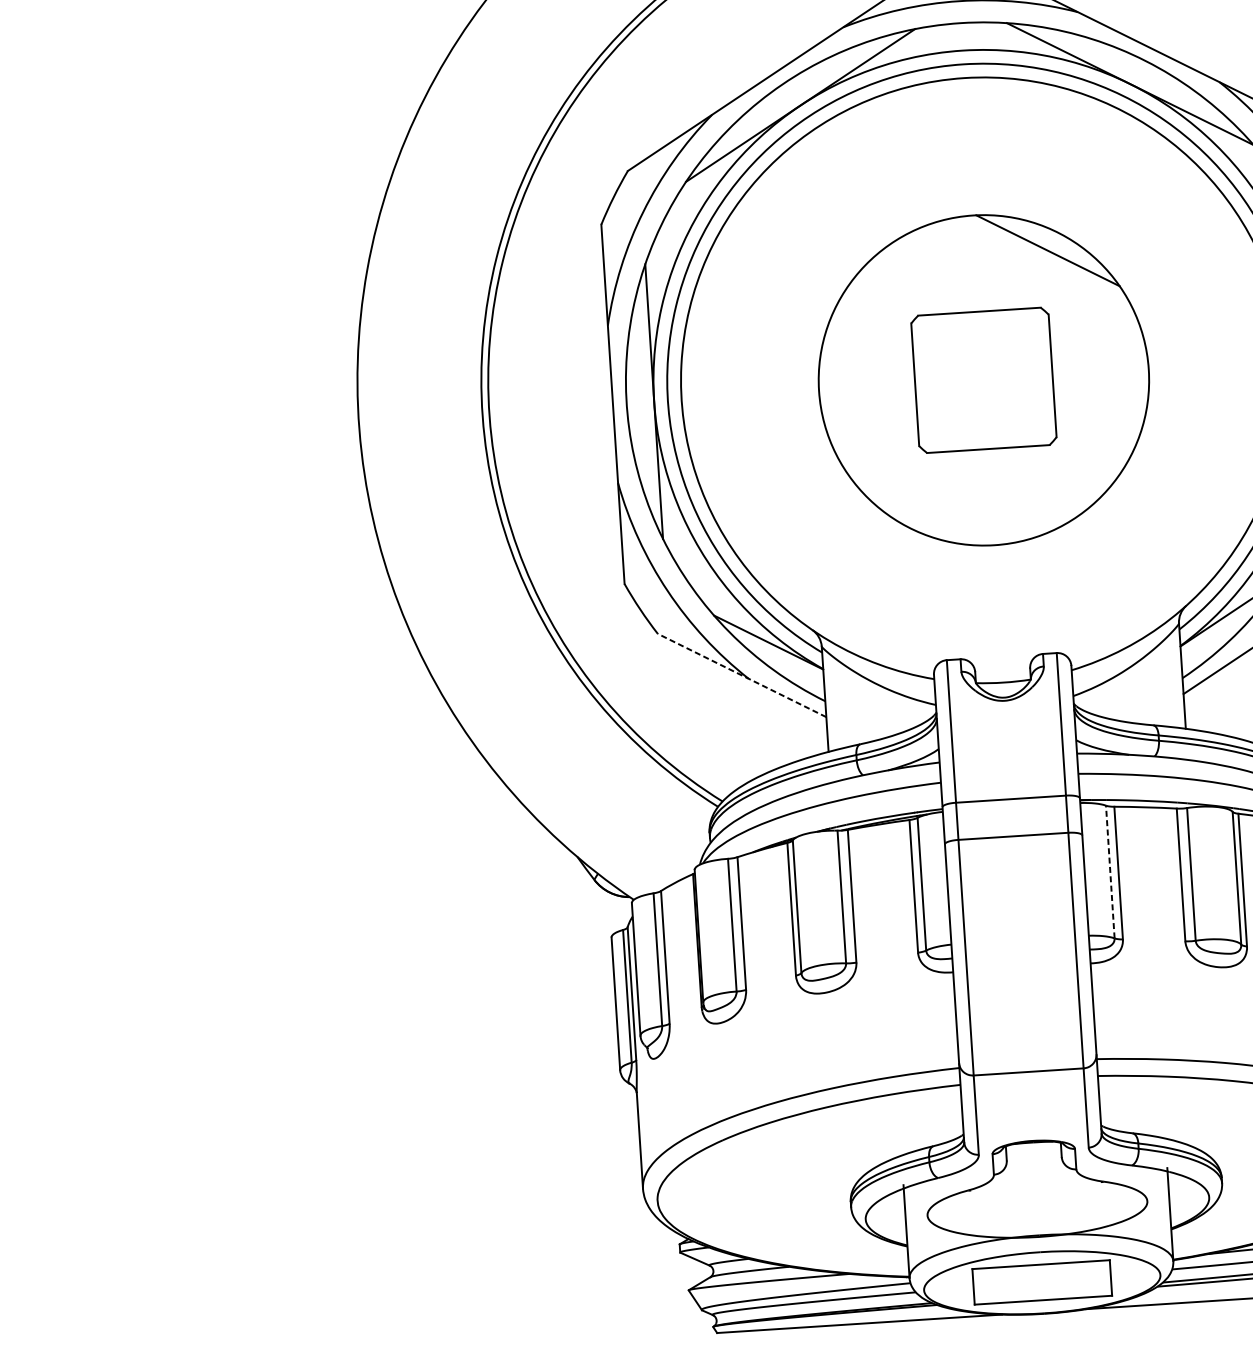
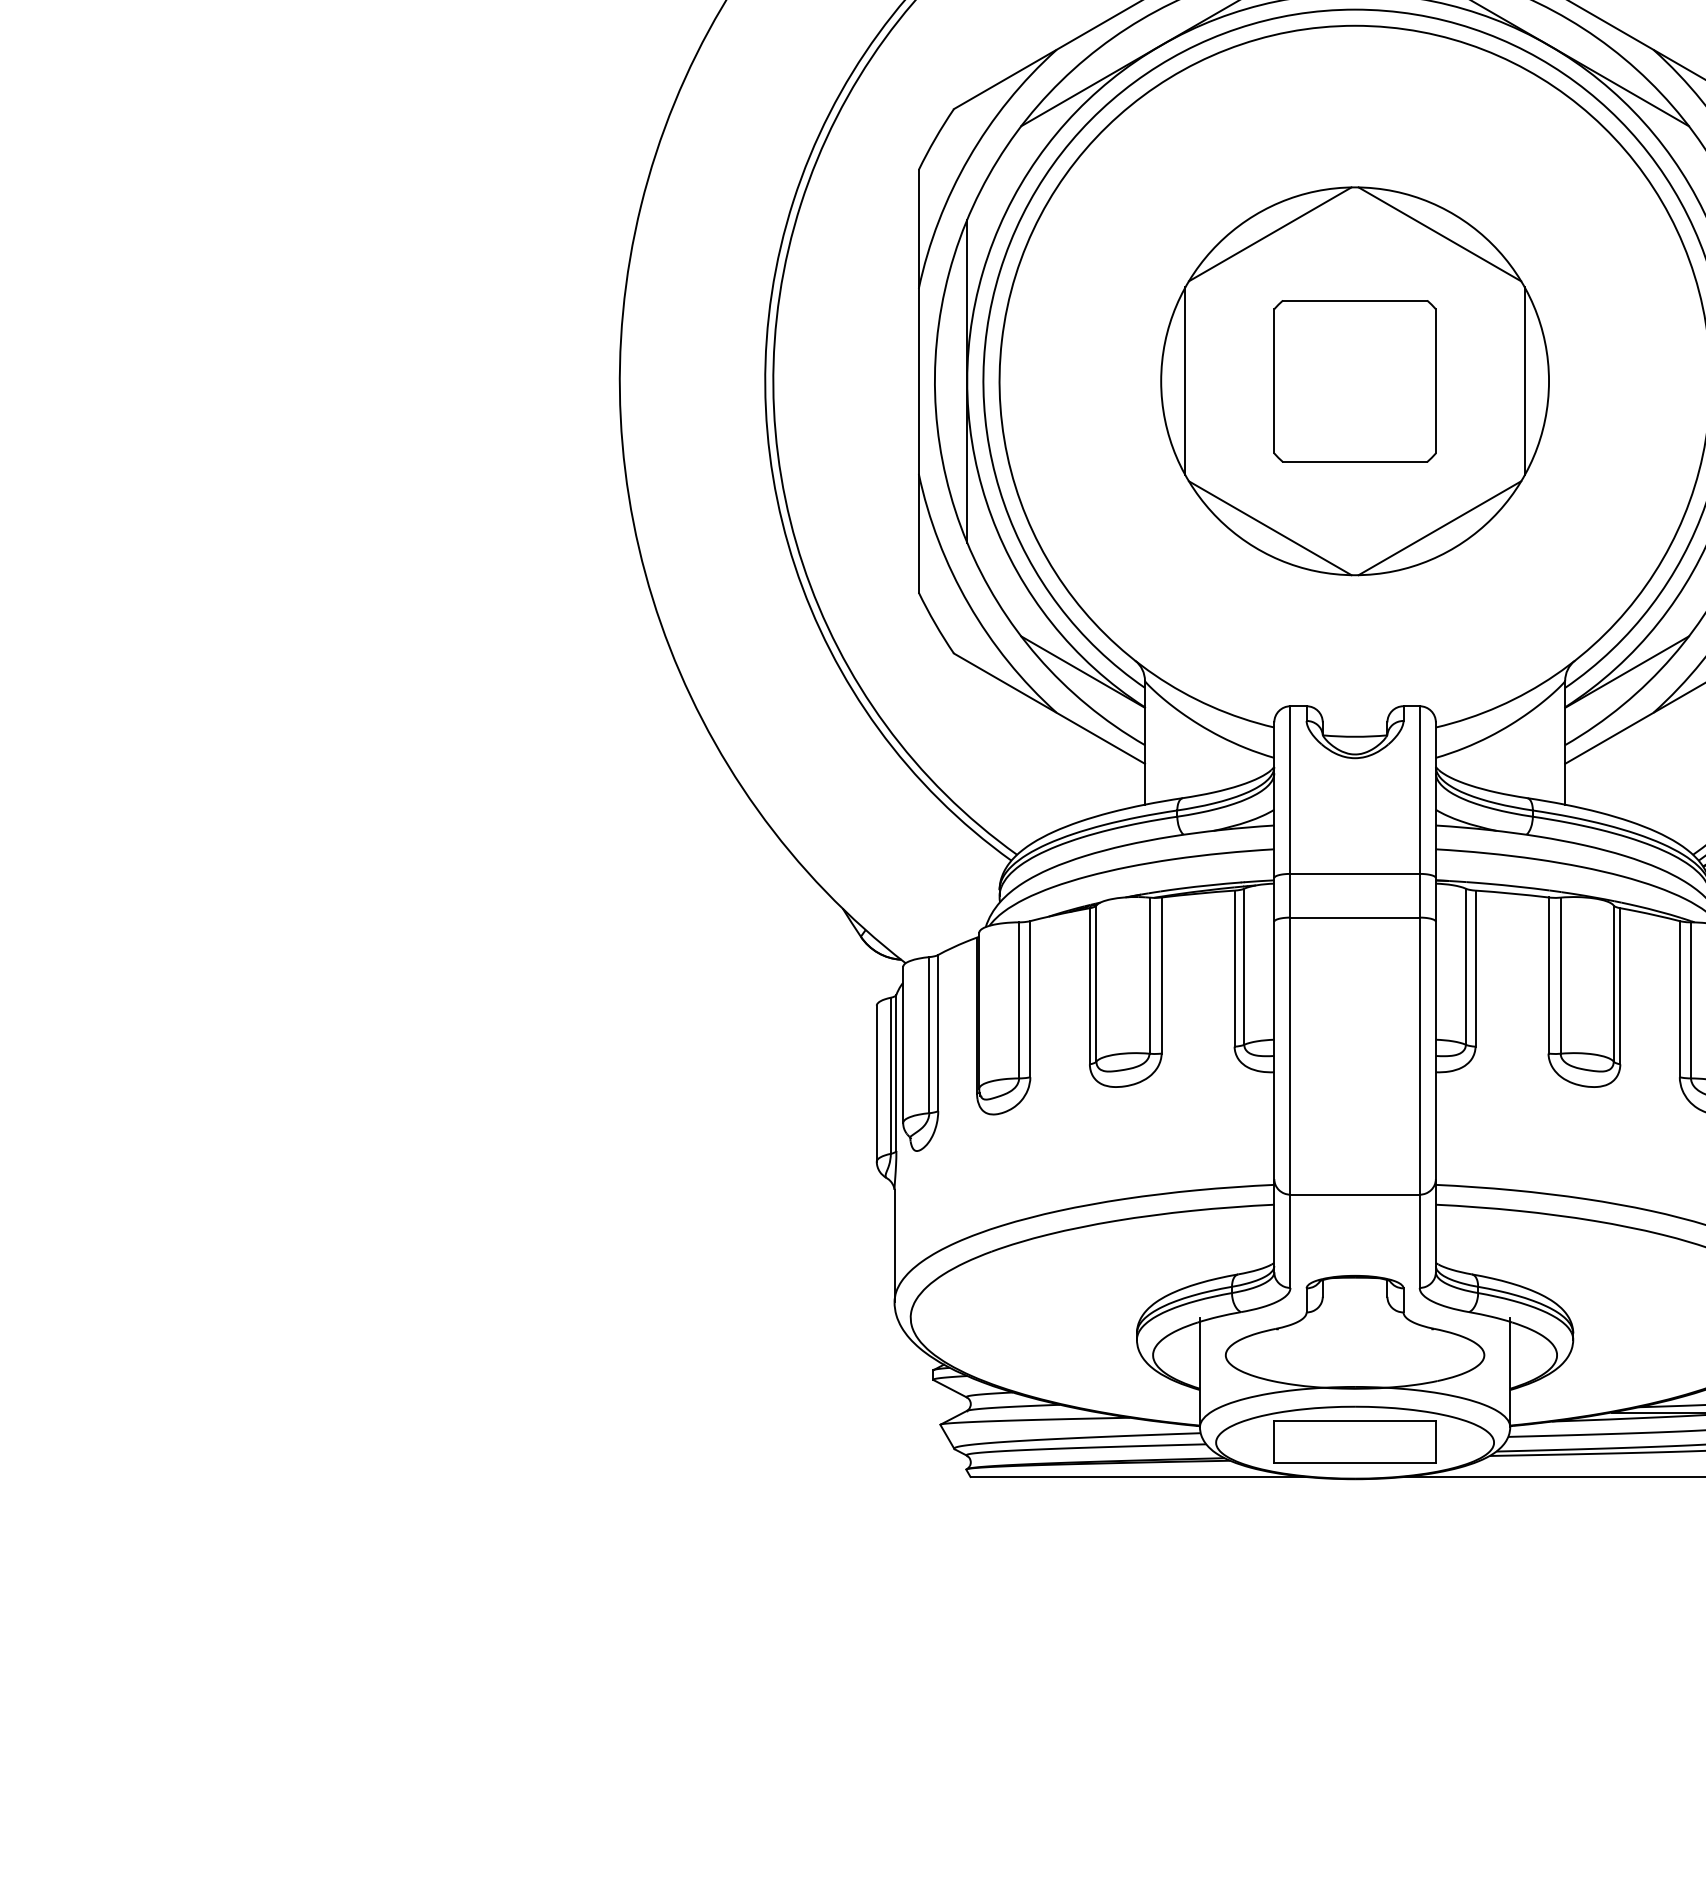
line: (903, 260) -> (1269, 234), added
line: (1127, 371) -> (1524, 381), added
line: (839, 389) -> (1185, 381), added
line: (1063, 500) -> (1439, 528), added
line: (919, 510) -> (1269, 528), added
line: (742, 675) -> (1049, 708), dashed -> solid
line: (1109, 871) -> (1465, 966), dashed -> solid

